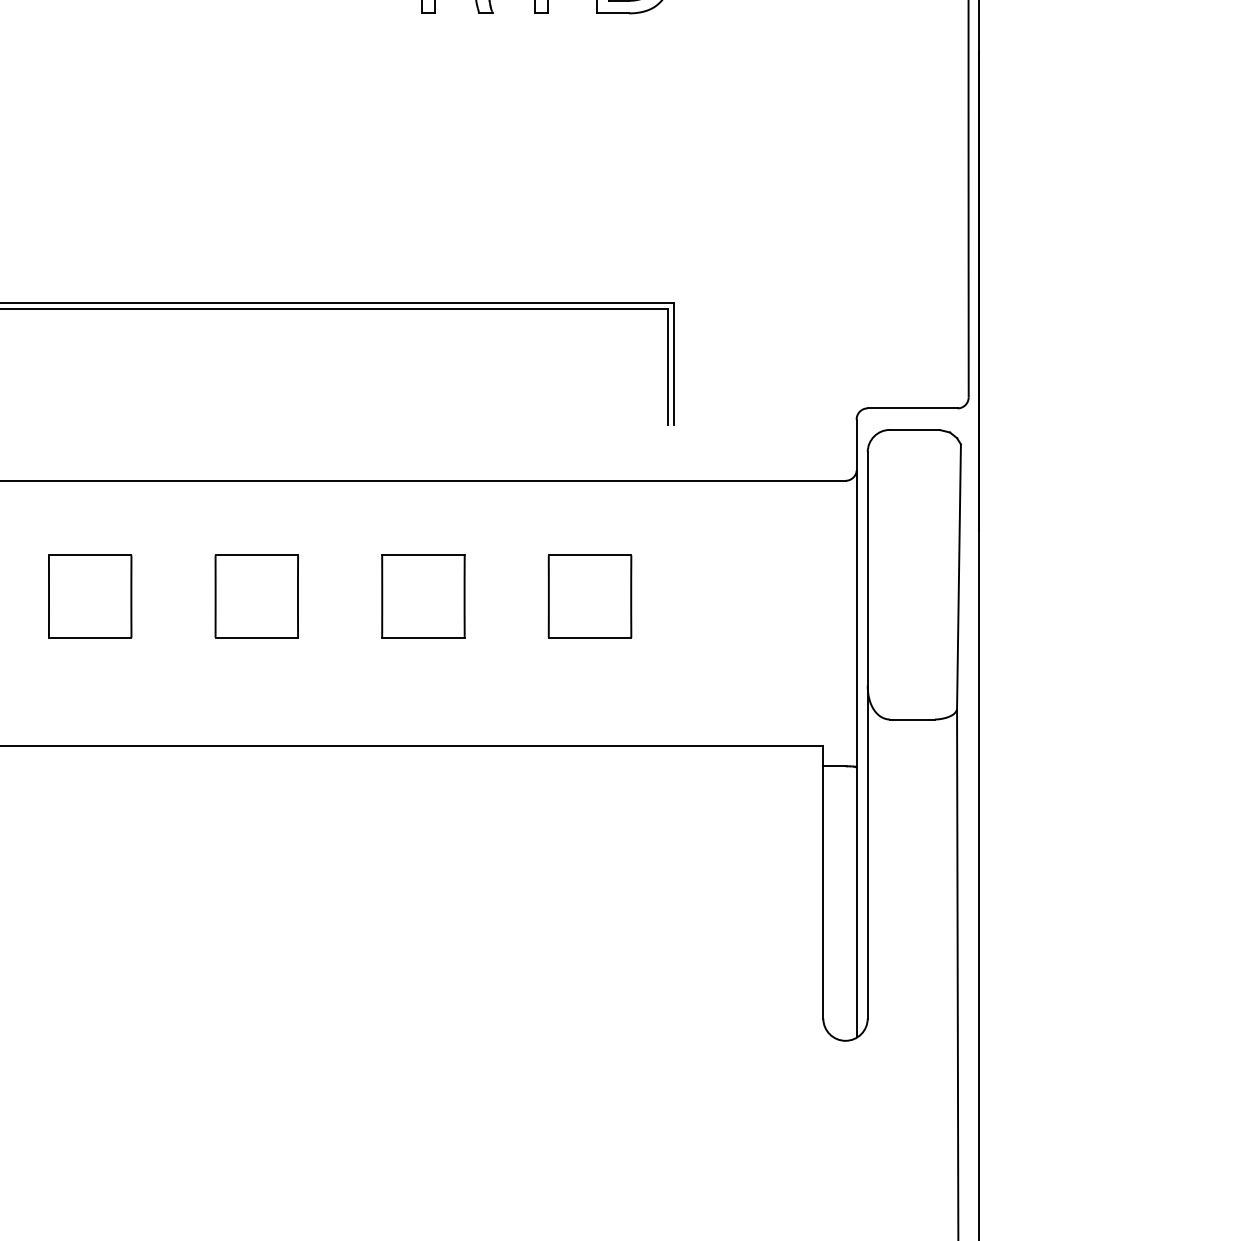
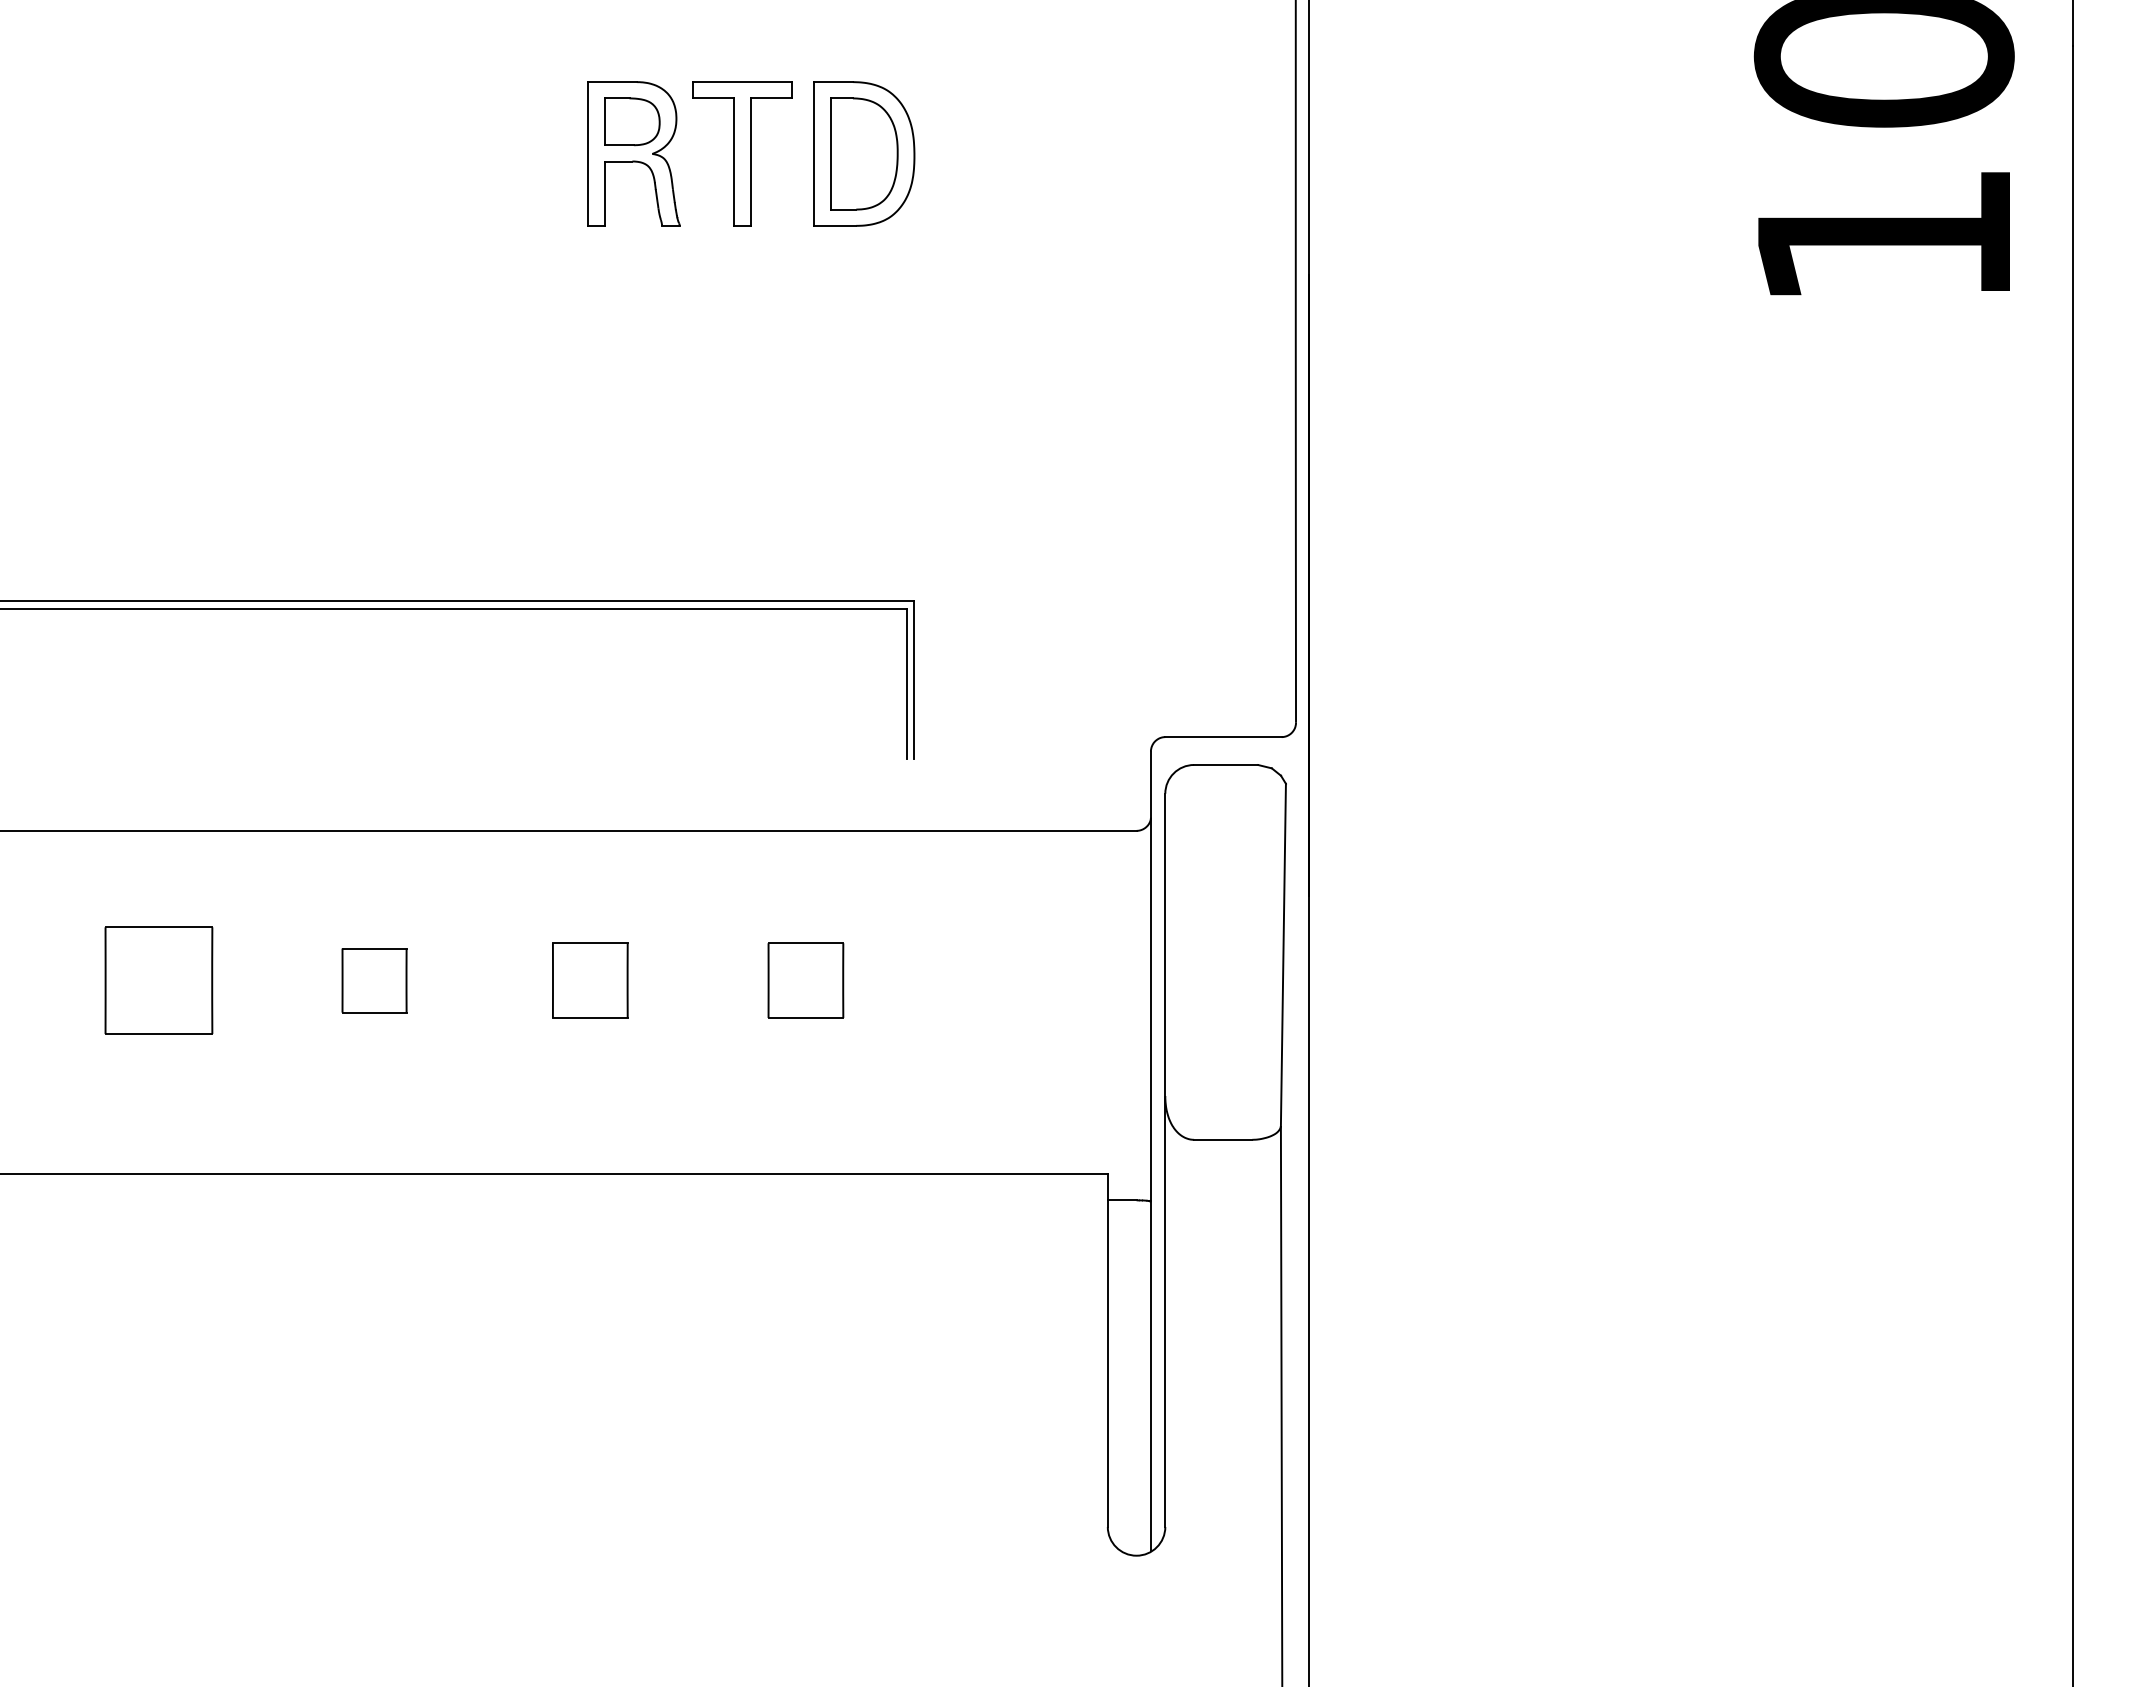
part: (256, 596) -> (374, 980), size x0.6
part: (423, 596) -> (590, 980), size x0.7
part: (589, 596) -> (805, 980), size x0.7

